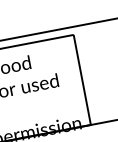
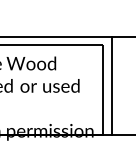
line: (91, 74) -> (112, 86), added

